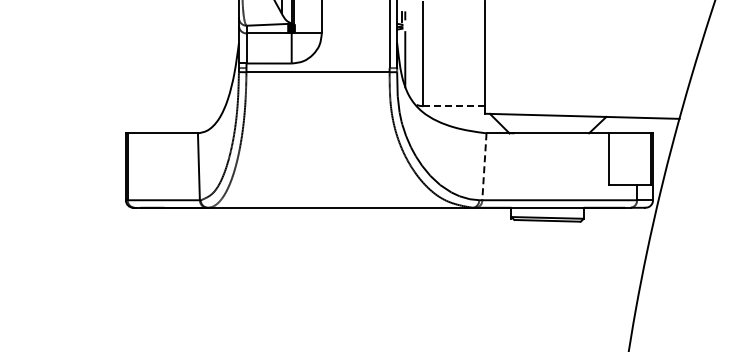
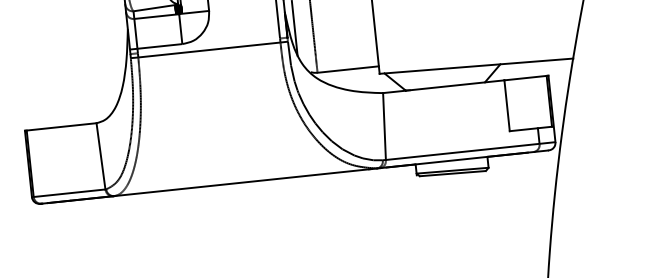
line: (454, 106) -> (348, 69), dashed -> solid
line: (484, 166) -> (384, 126), dashed -> solid

